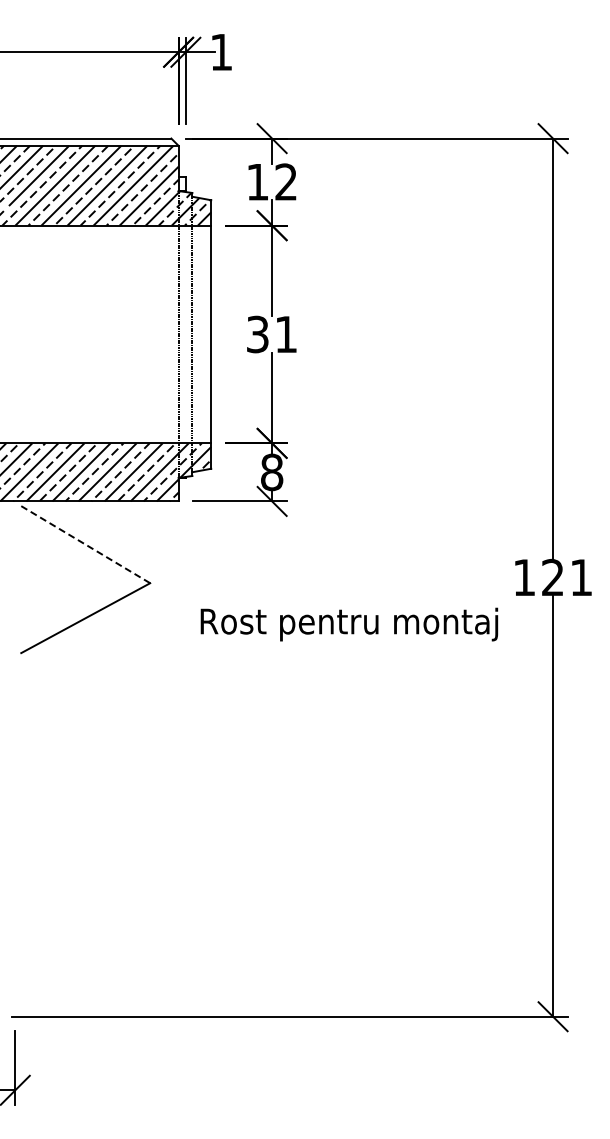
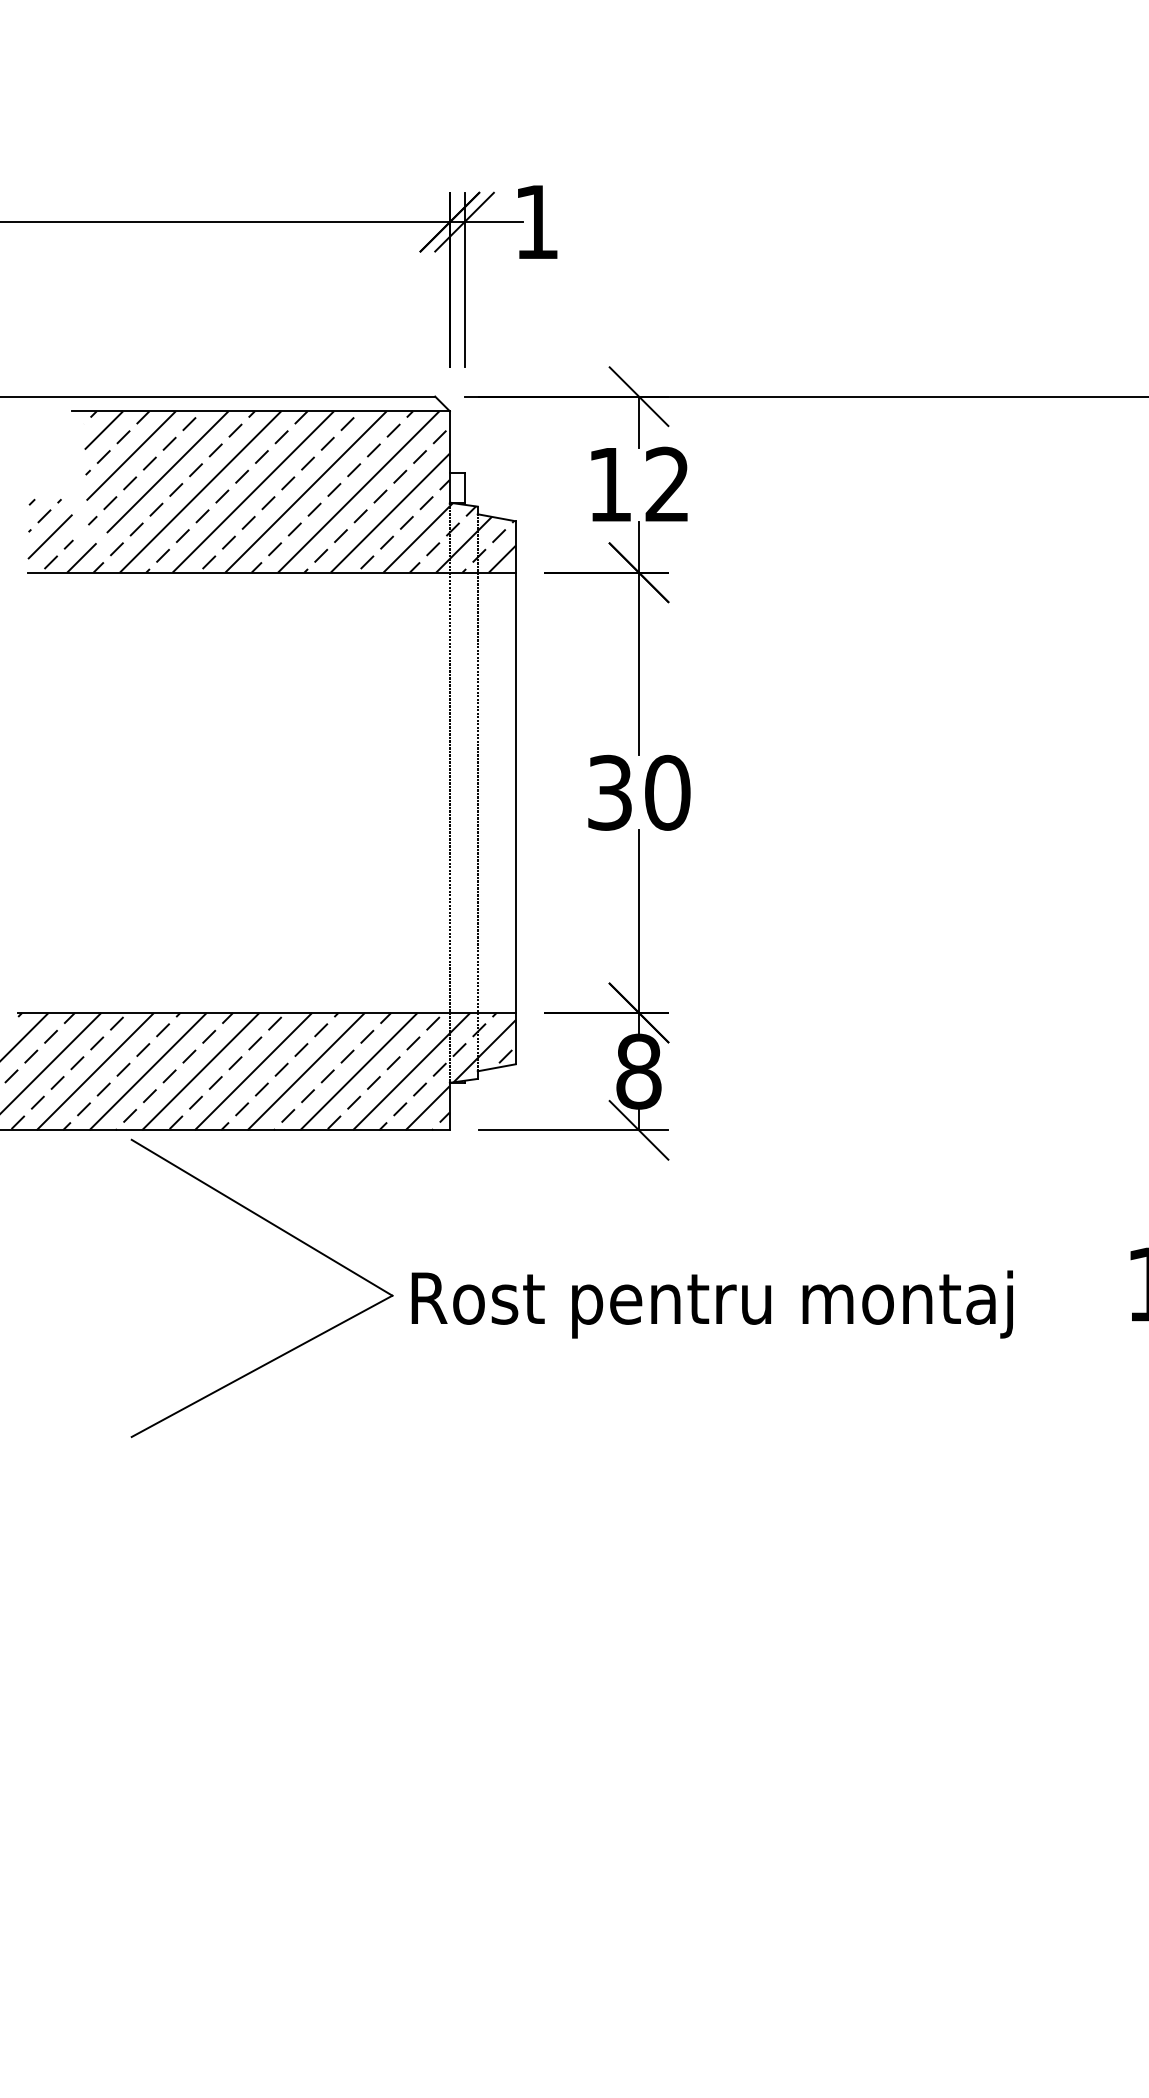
text: (286, 334) -> (668, 792), 31 -> 30
line: (86, 544) -> (263, 1217), dashed -> solid
text: (349, 624) -> (712, 1304), moved

